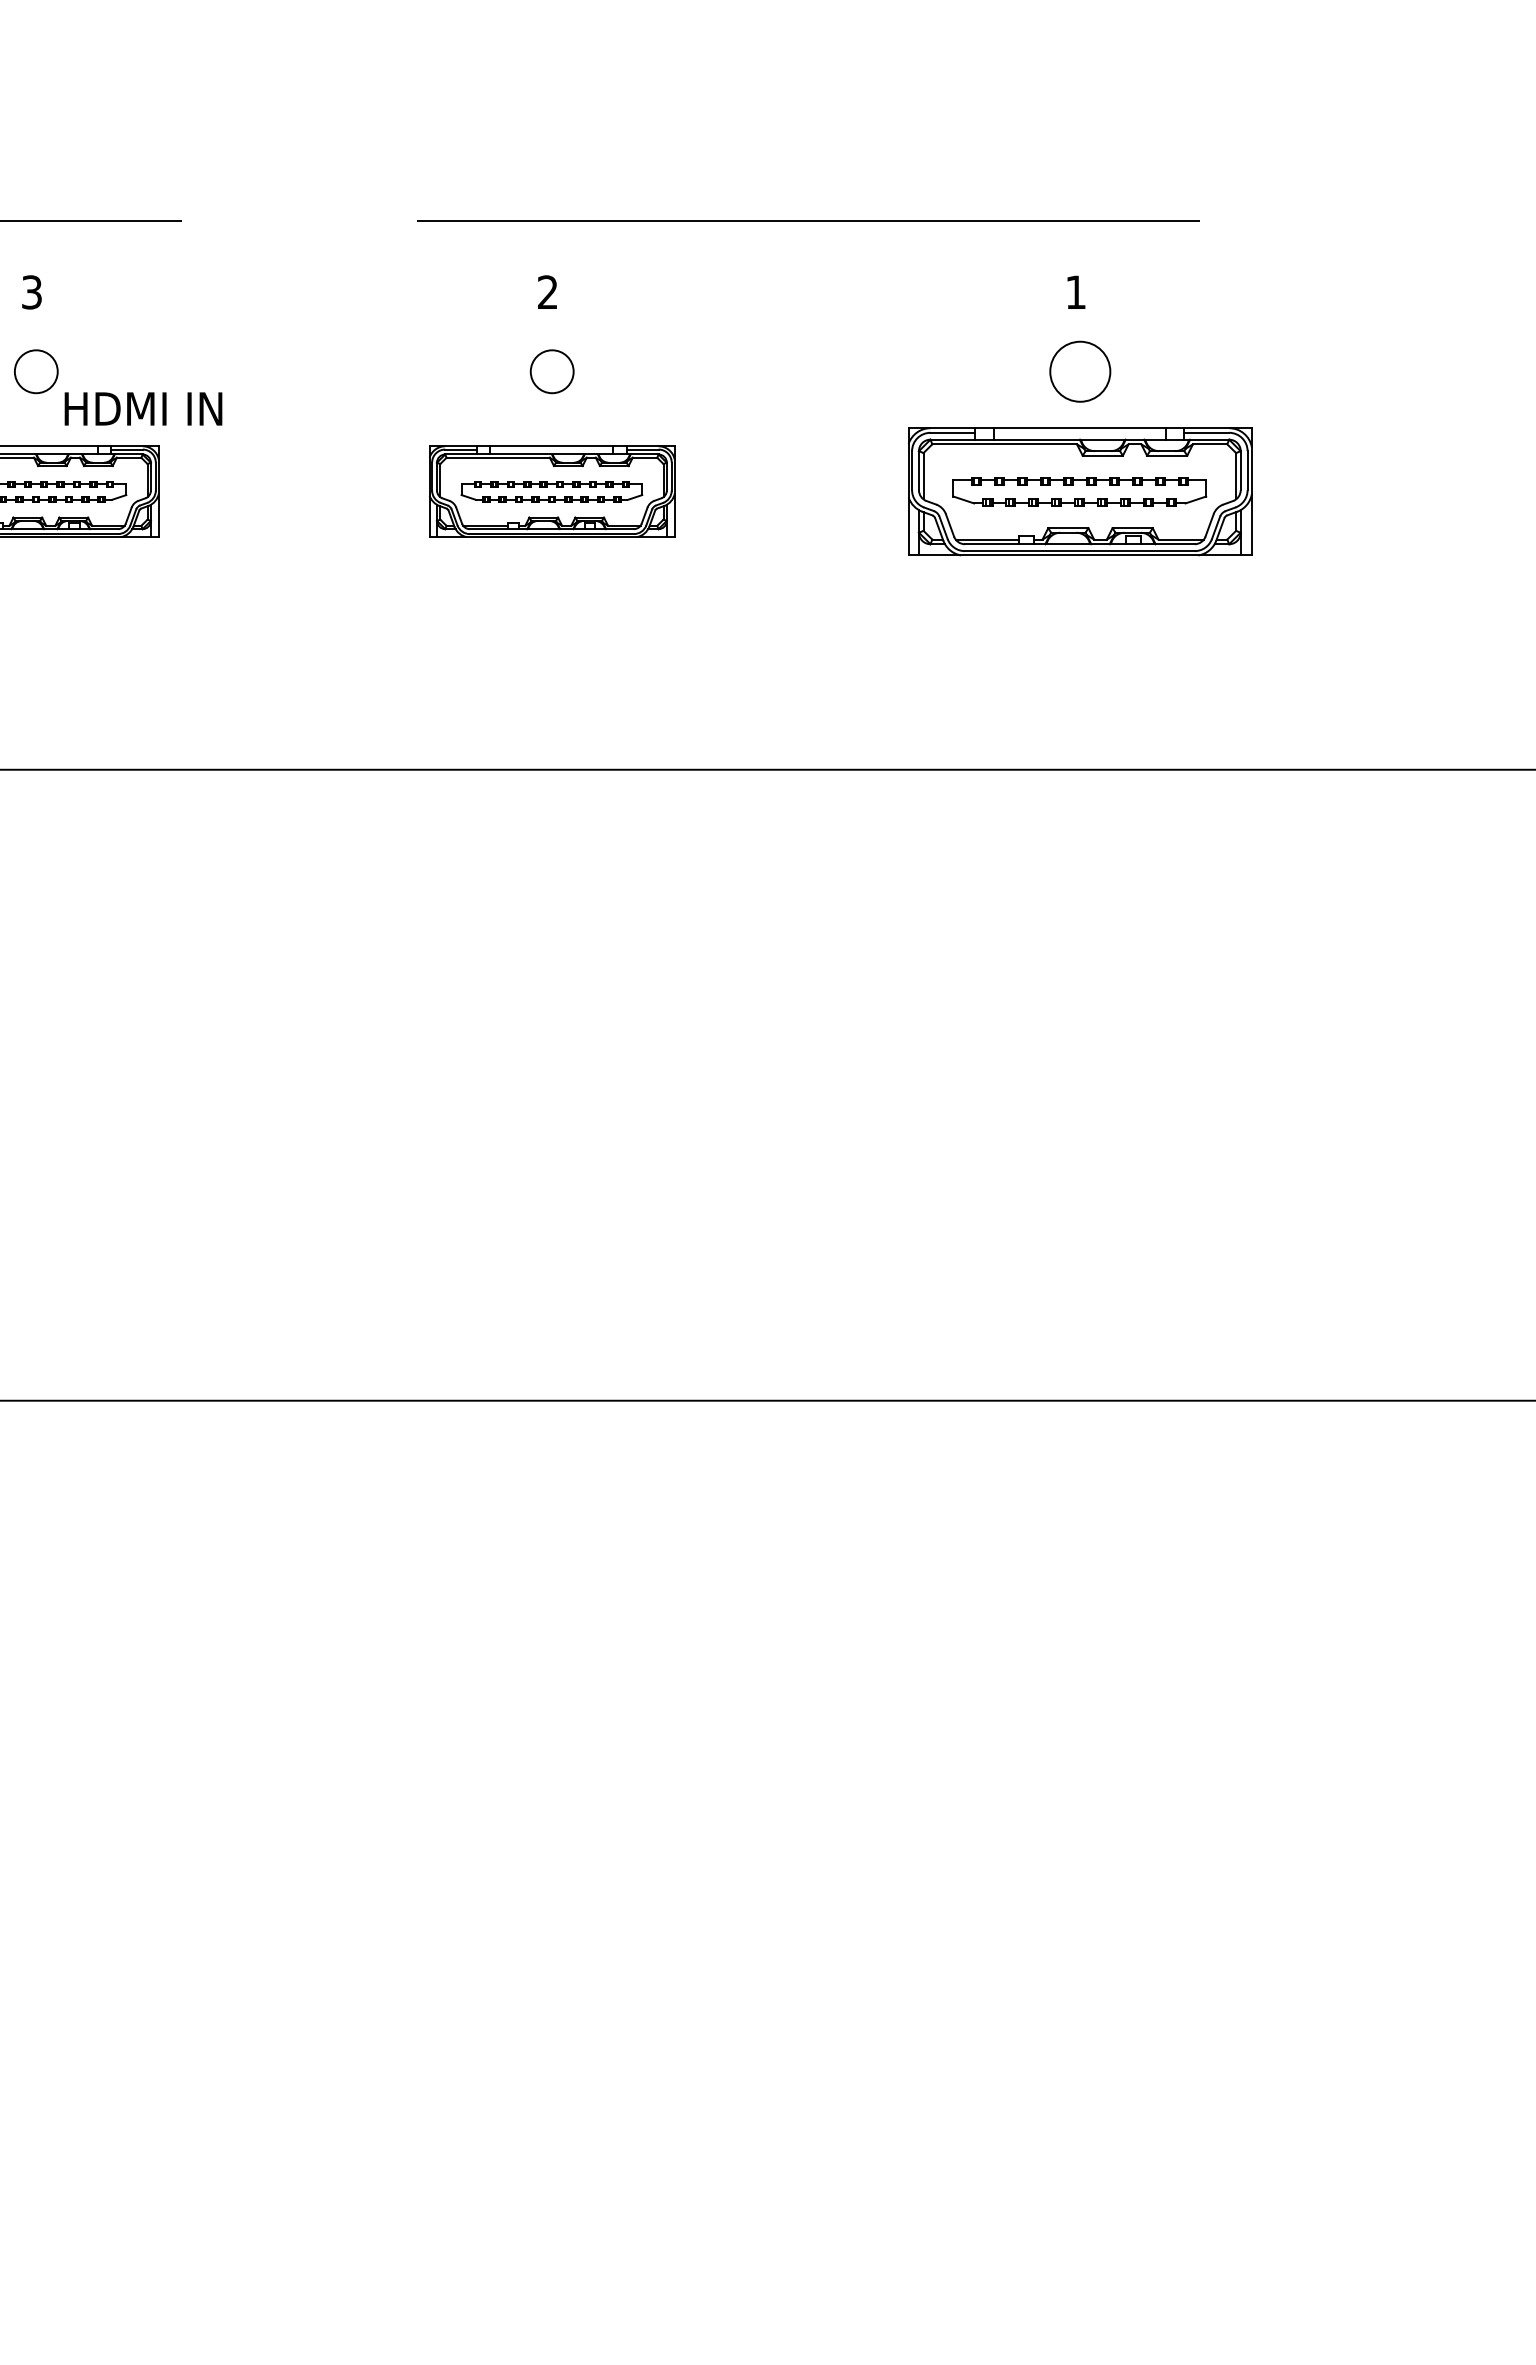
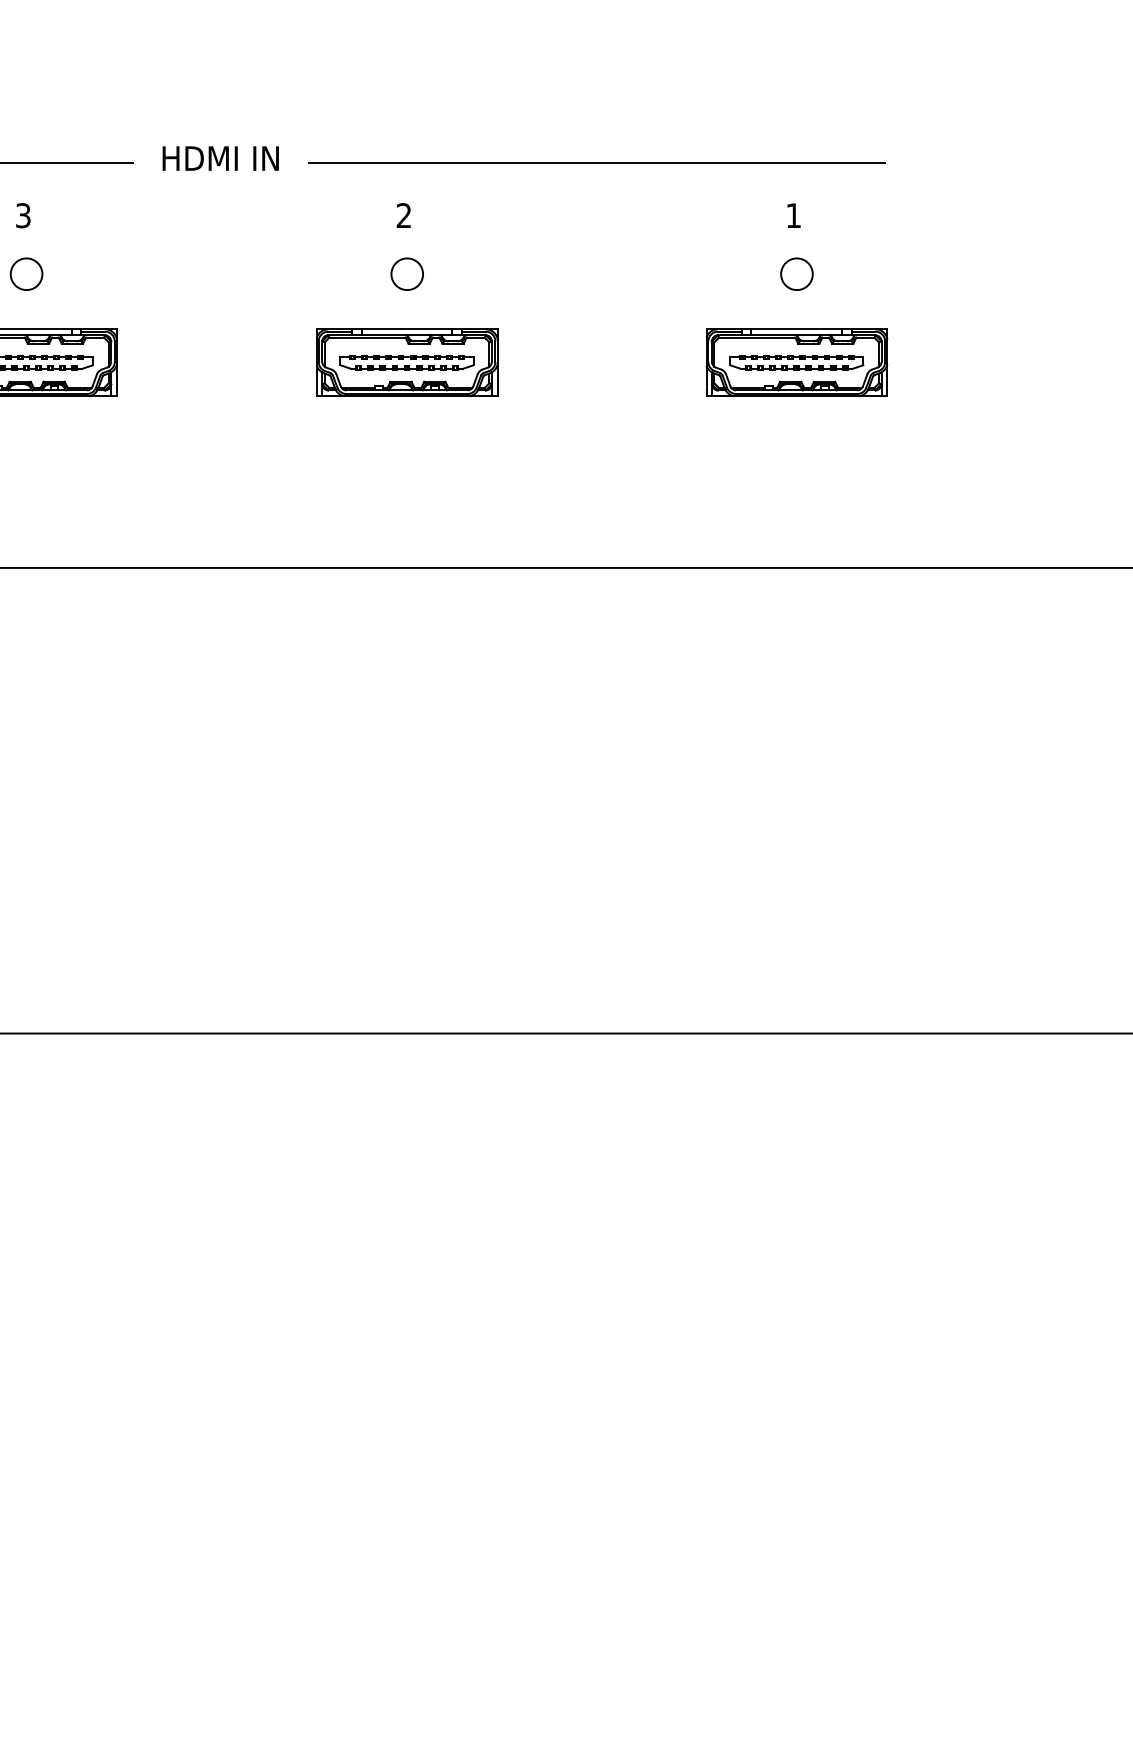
circle: (1079, 371) -> (796, 274), size x0.71
text: (143, 408) -> (220, 158), moved
part: (1080, 491) -> (797, 362), size x0.71

